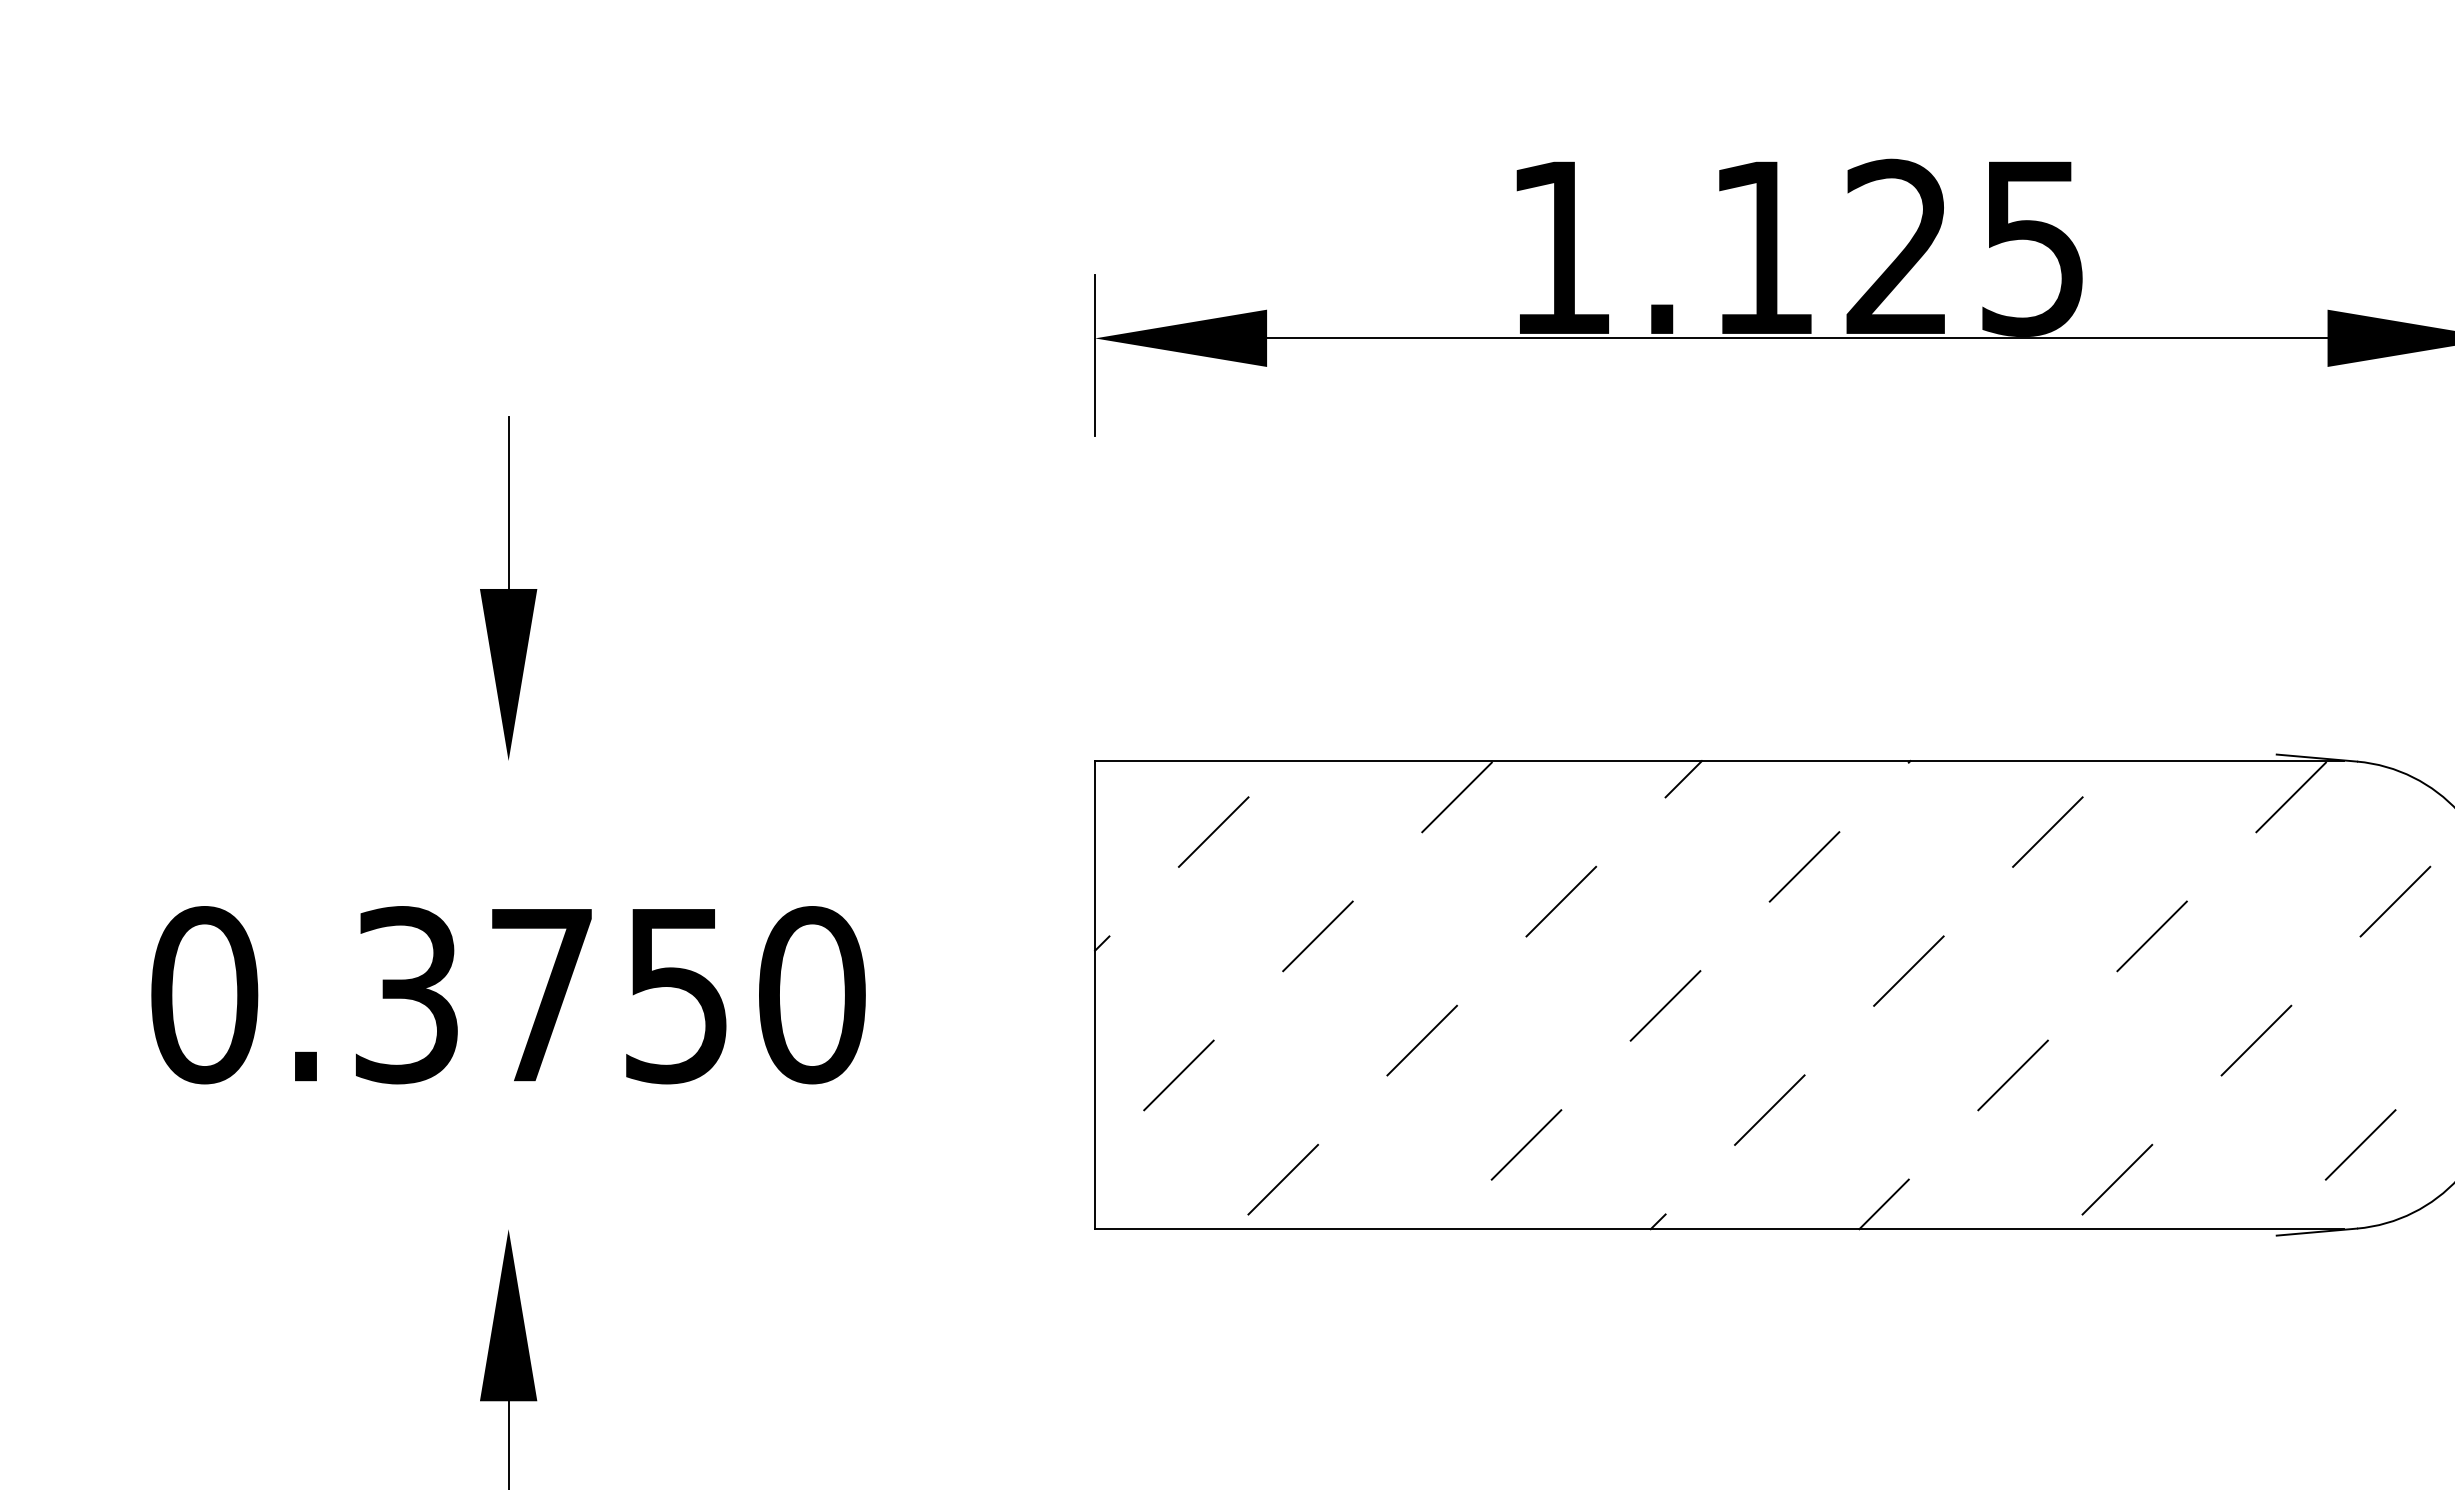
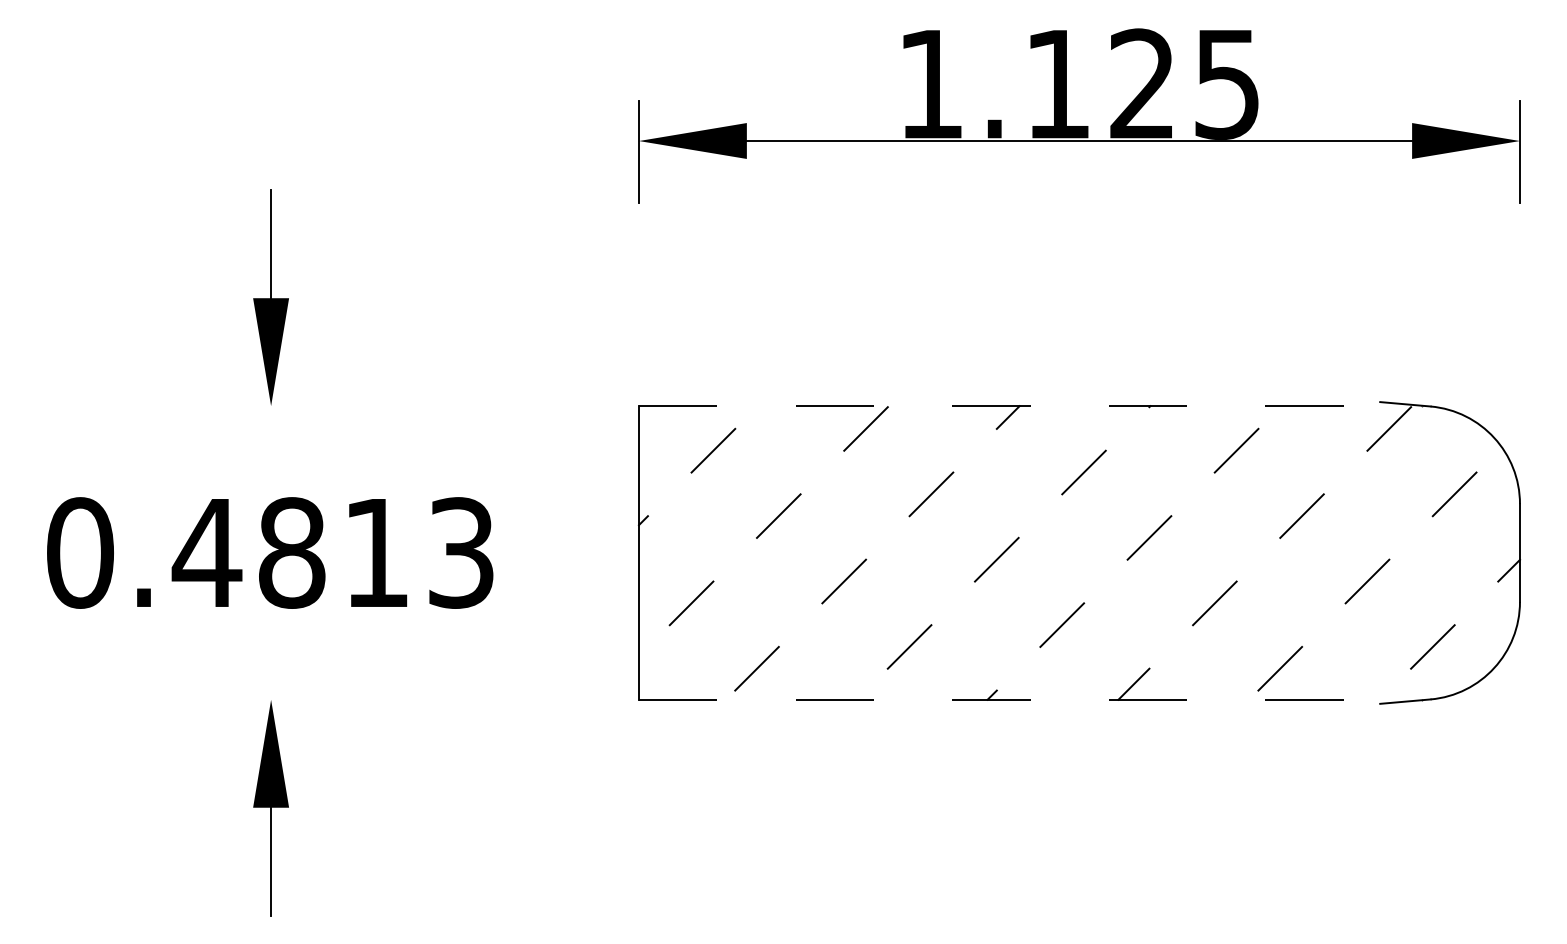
line: (1719, 761) -> (1030, 406), solid -> dashed
text: (608, 994) -> (333, 552), 0.3750 -> 0.4813
line: (1719, 1228) -> (1030, 699), solid -> dashed

